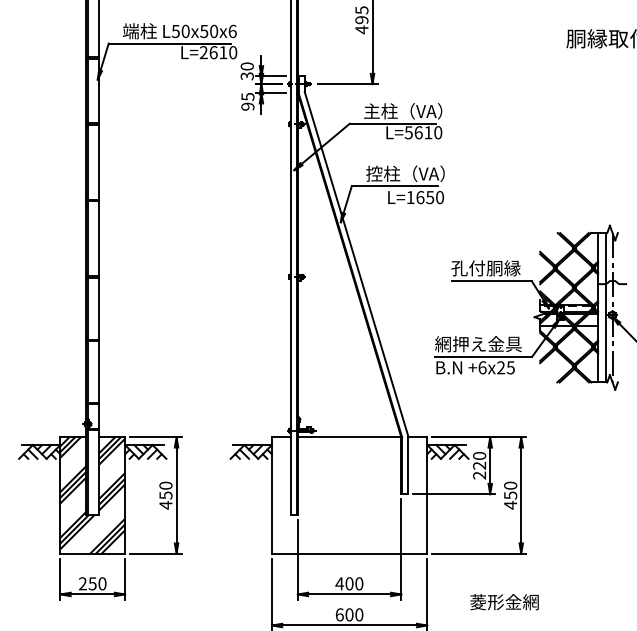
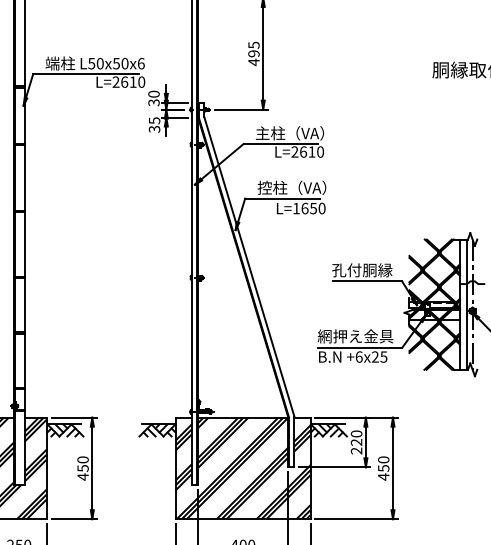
text: (247, 106) -> (154, 129), 95 -> 35
text: (408, 132) -> (294, 151), L=5610 -> L=2610
hatch: (349, 495) -> (243, 468), added

